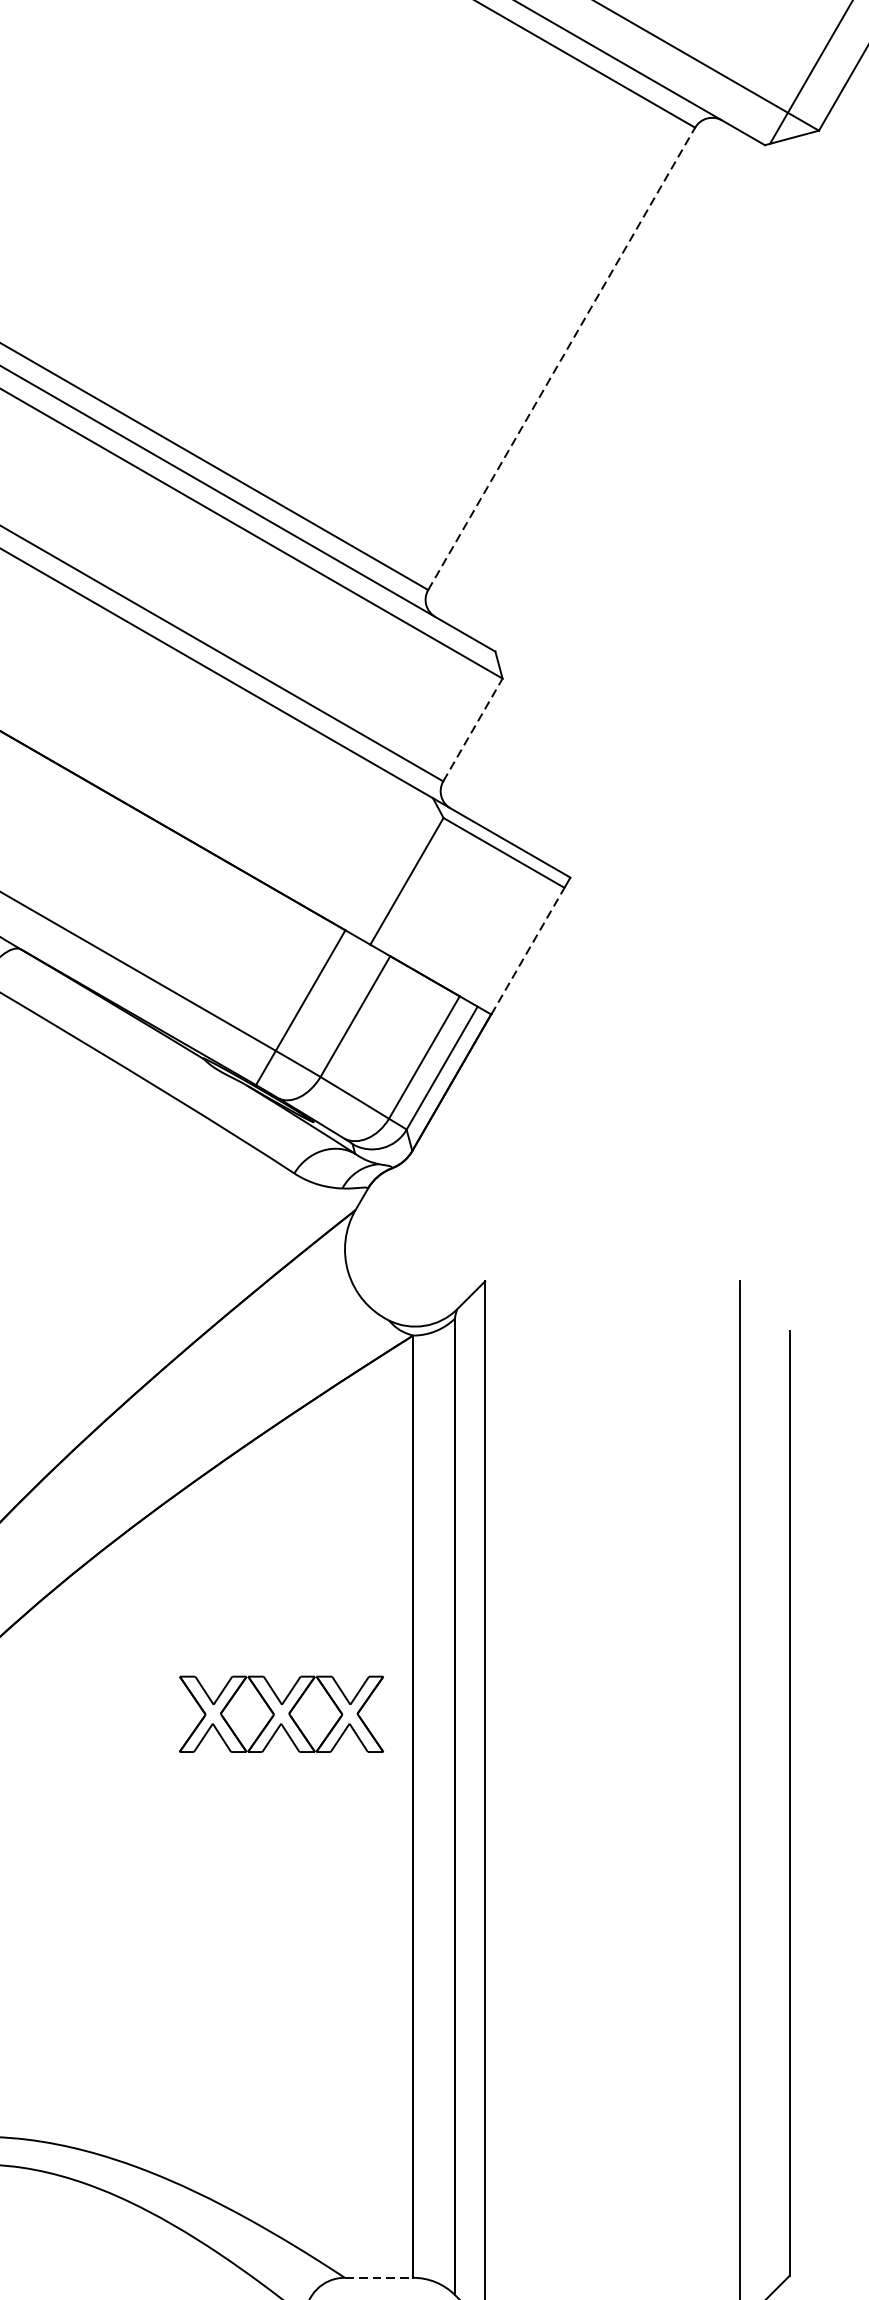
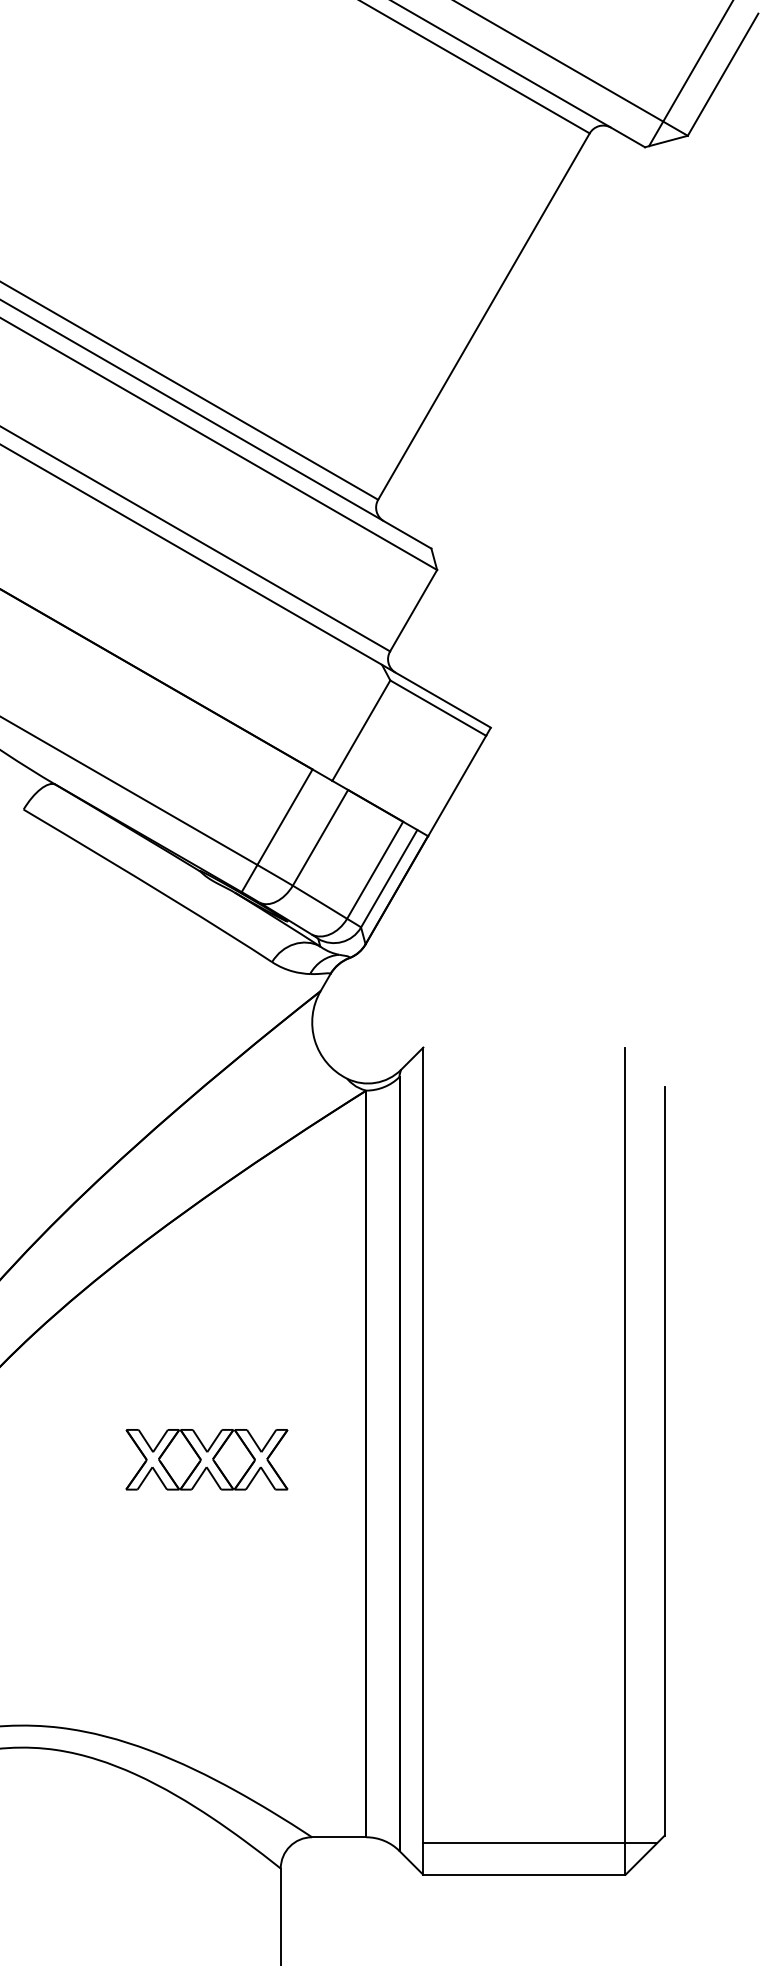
line: (561, 358) -> (483, 316), dashed -> solid
line: (472, 729) -> (413, 610), dashed -> solid
line: (528, 951) -> (457, 786), dashed -> solid
part: (280, 1714) -> (206, 1459), moved
line: (379, 2278) -> (339, 1837), dashed -> solid
line: (633, 2284) -> (540, 1842), added

